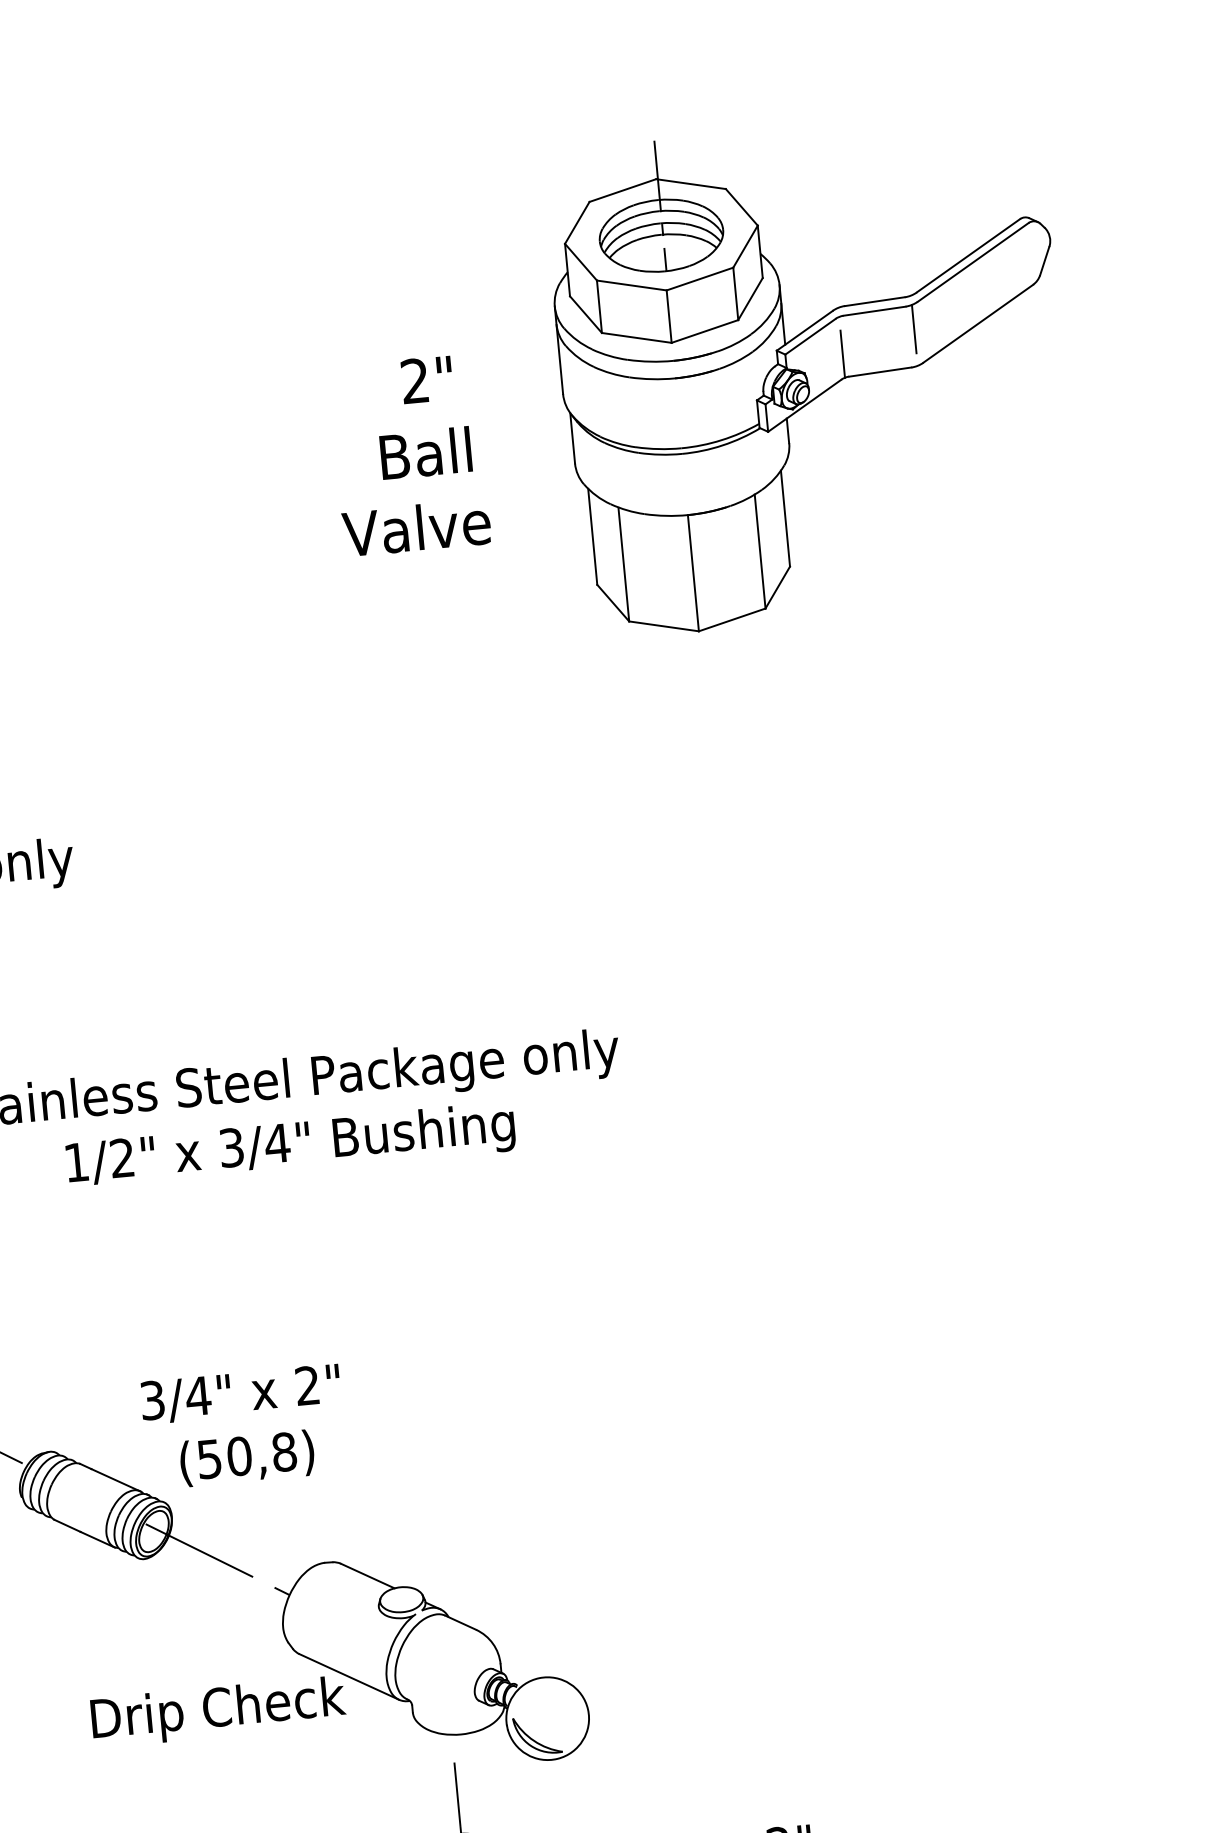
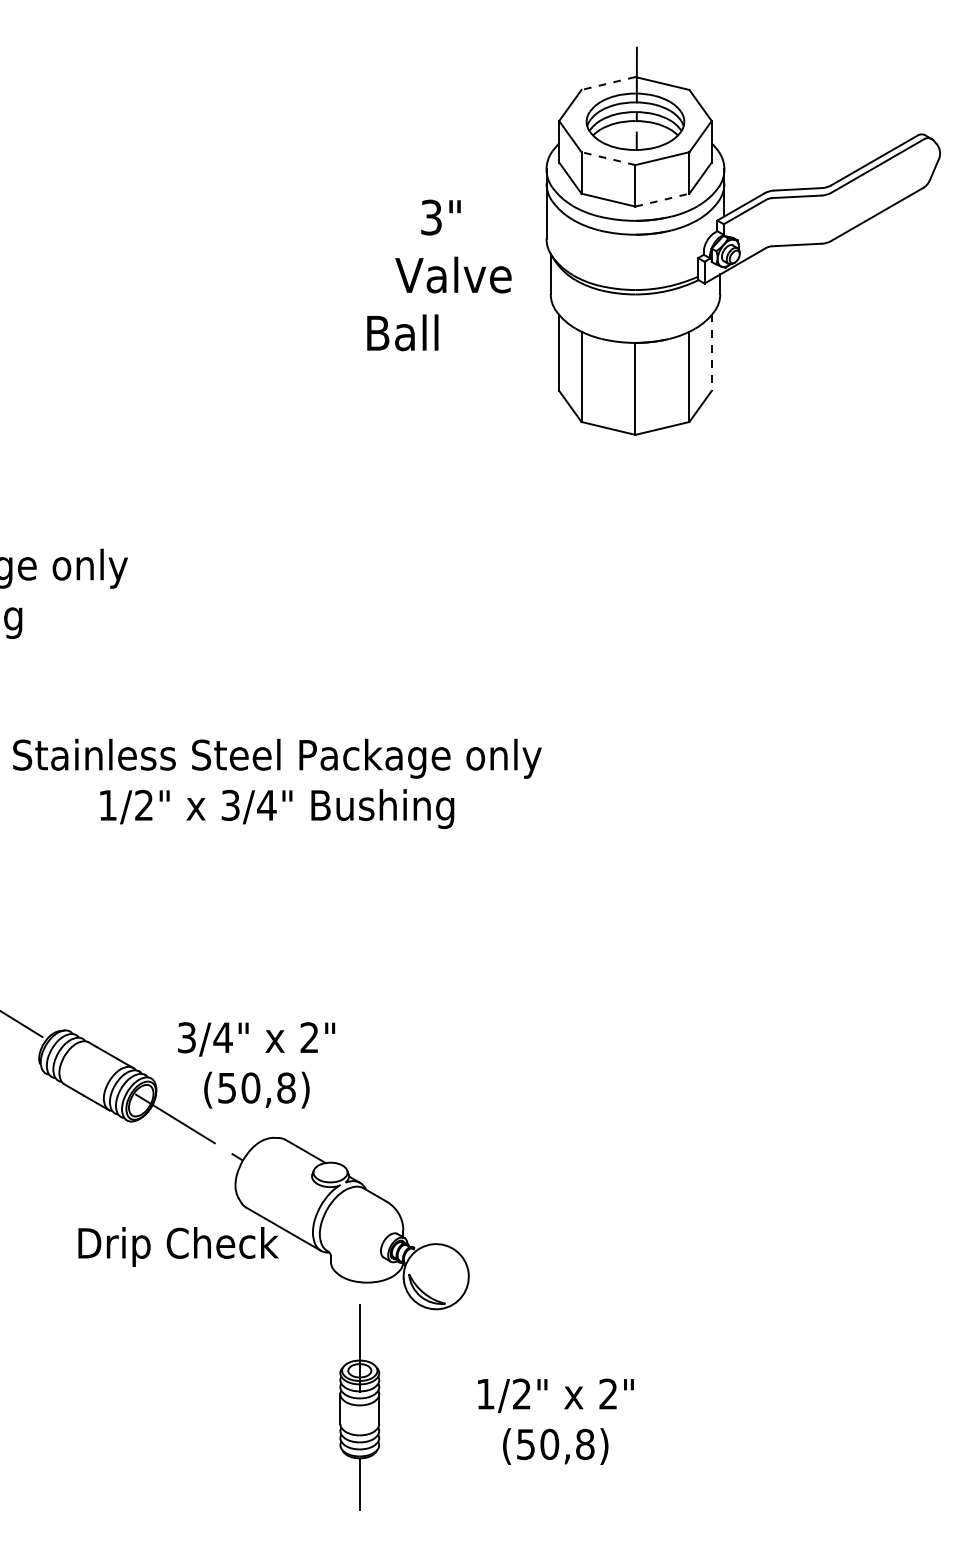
line: (622, 190) -> (608, 83), solid -> dashed
line: (631, 285) -> (608, 158), solid -> dashed
line: (913, 328) -> (826, 213), removed
line: (705, 331) -> (662, 200), solid -> dashed
line: (842, 353) -> (768, 227), removed
text: (415, 380) -> (431, 217), 2" -> 3"
text: (449, 450) -> (453, 274), Ball -> Valve
line: (785, 518) -> (711, 352), solid -> dashed
text: (416, 527) -> (421, 332), Valve -> Ball
text: (243, 1427) -> (256, 1065), moved

